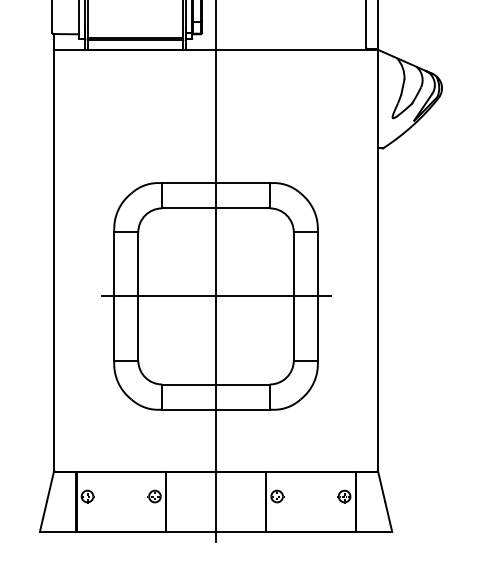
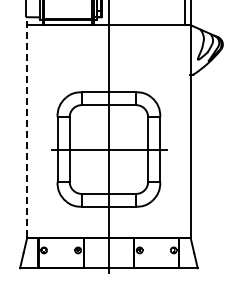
line: (54, 252) -> (27, 127), solid -> dashed

